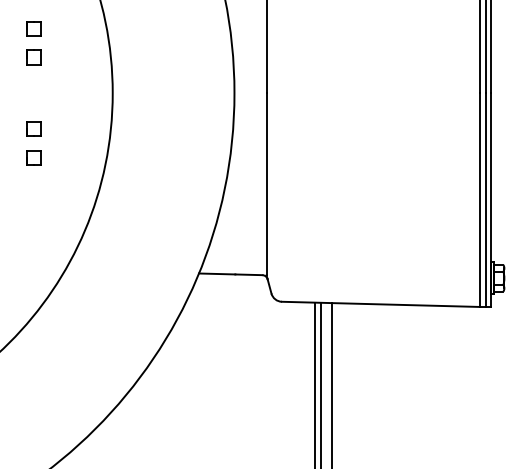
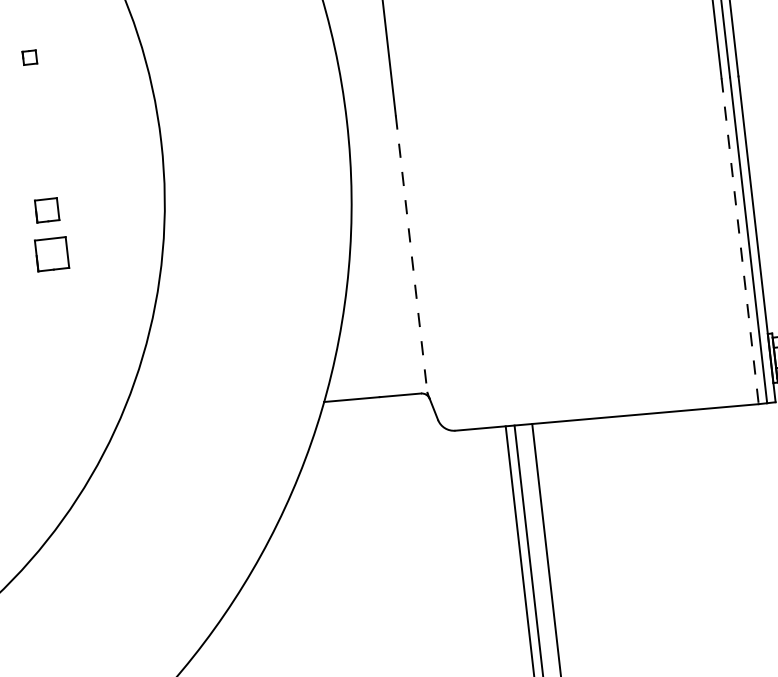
part: (33, 28) -> (29, 57), size x0.6
part: (33, 57) -> (34, 101), removed
part: (33, 157) -> (51, 253), size x1.4
line: (266, 183) -> (411, 253), solid -> dashed
line: (480, 200) -> (740, 241), solid -> dashed

